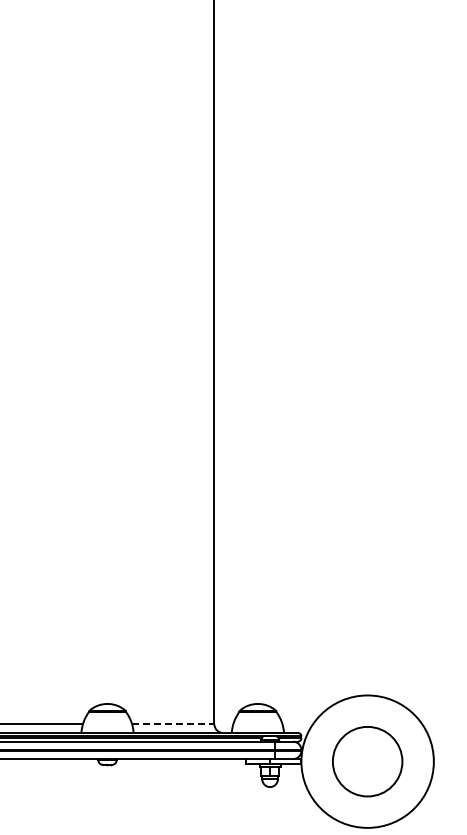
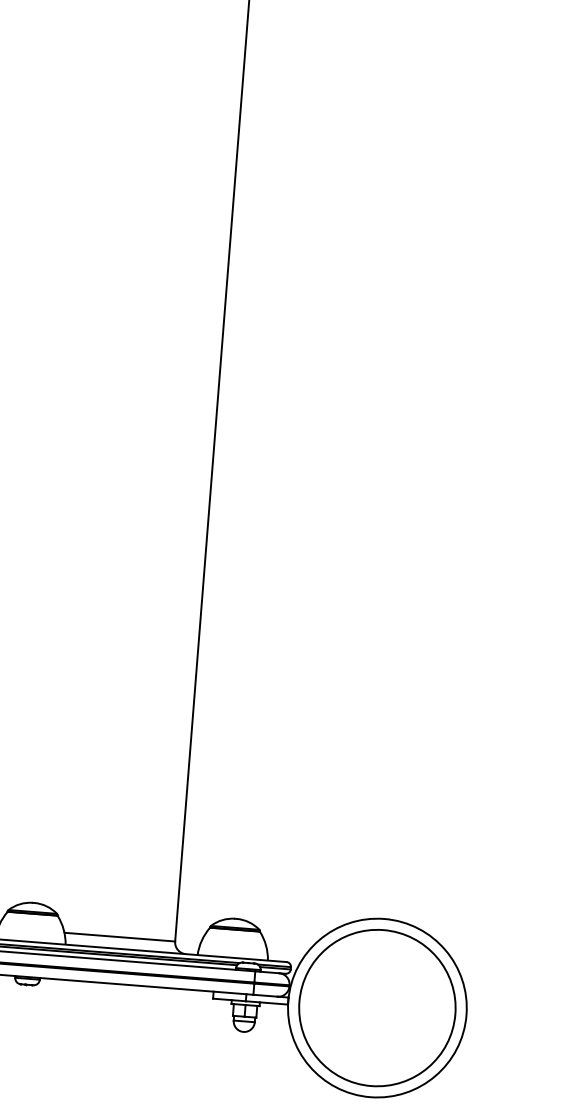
line: (173, 724) -> (120, 937), dashed -> solid
circle: (367, 761) -> (377, 1007), size x1.67

